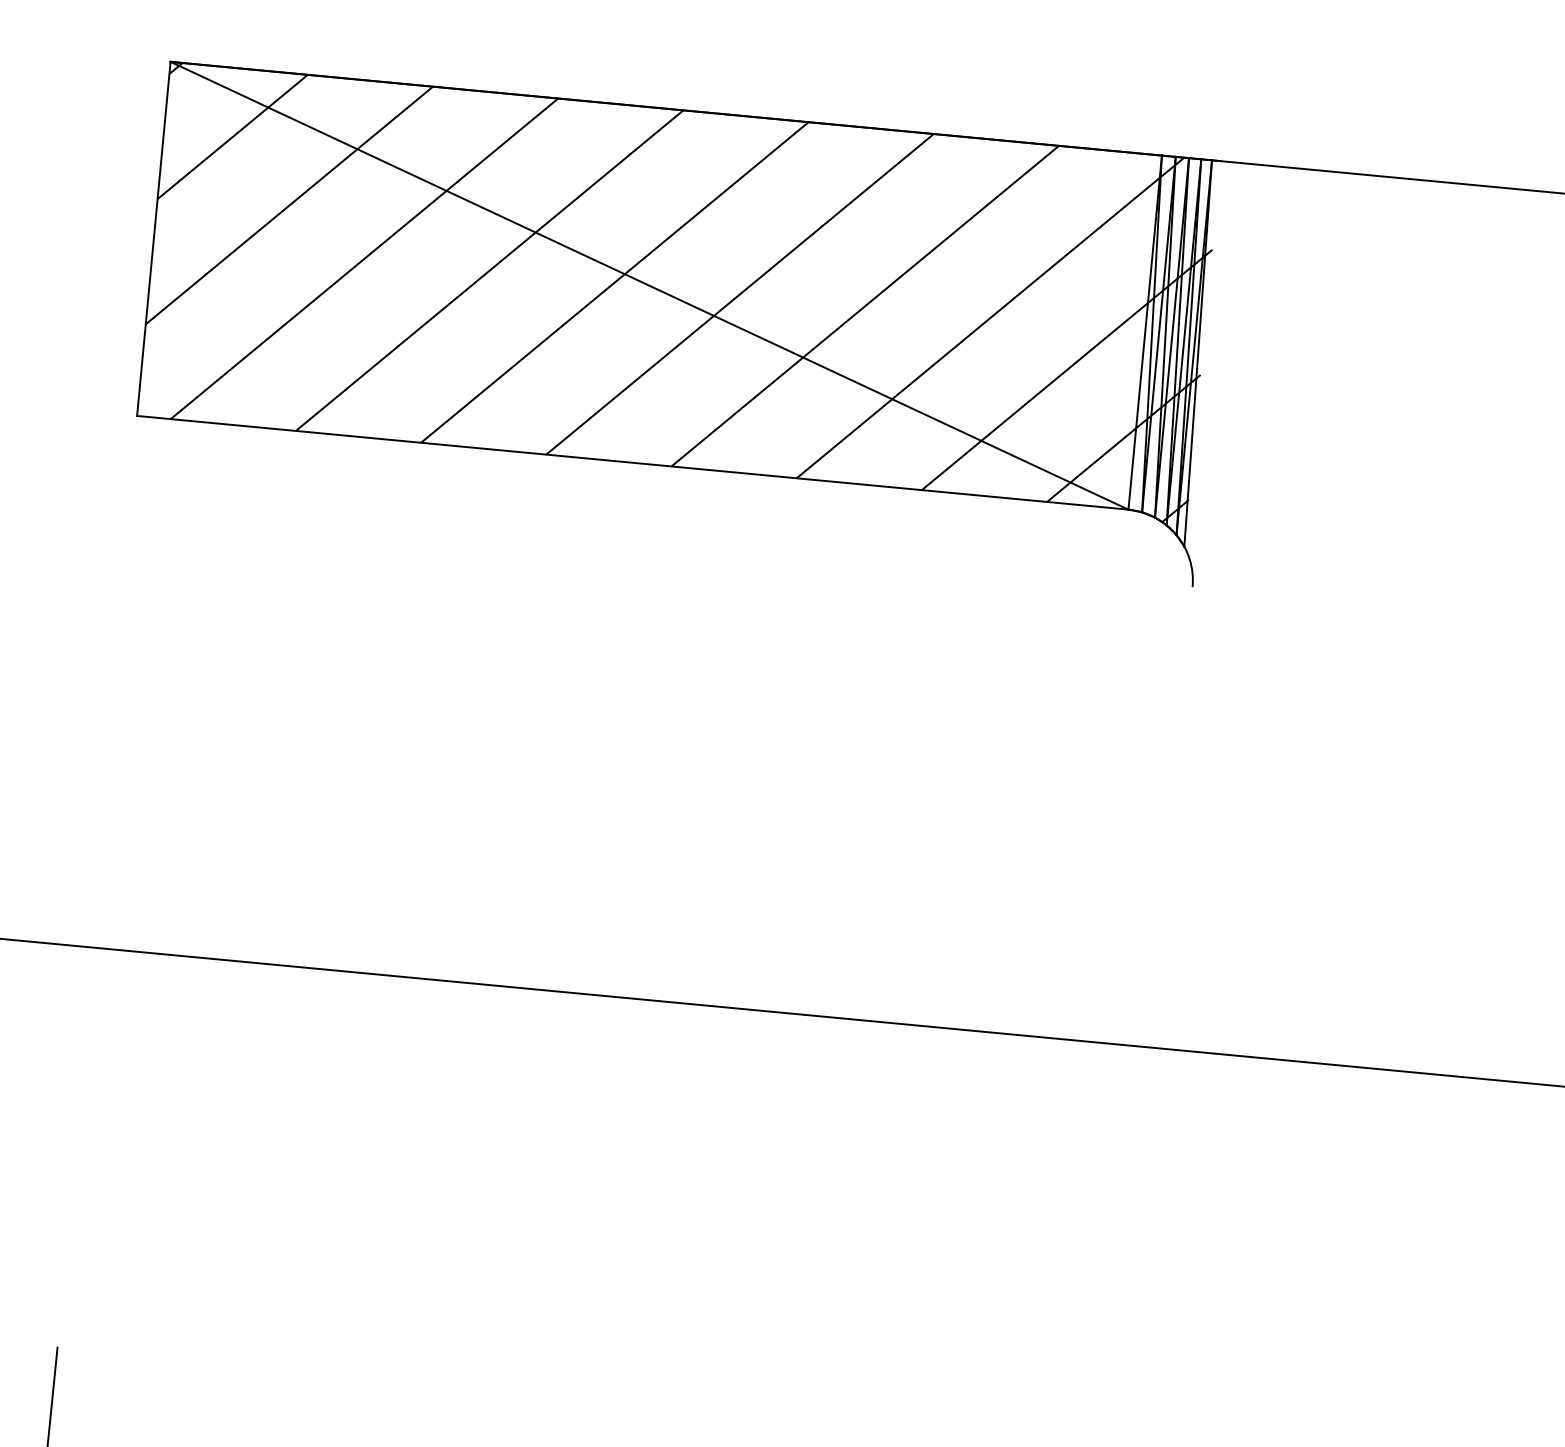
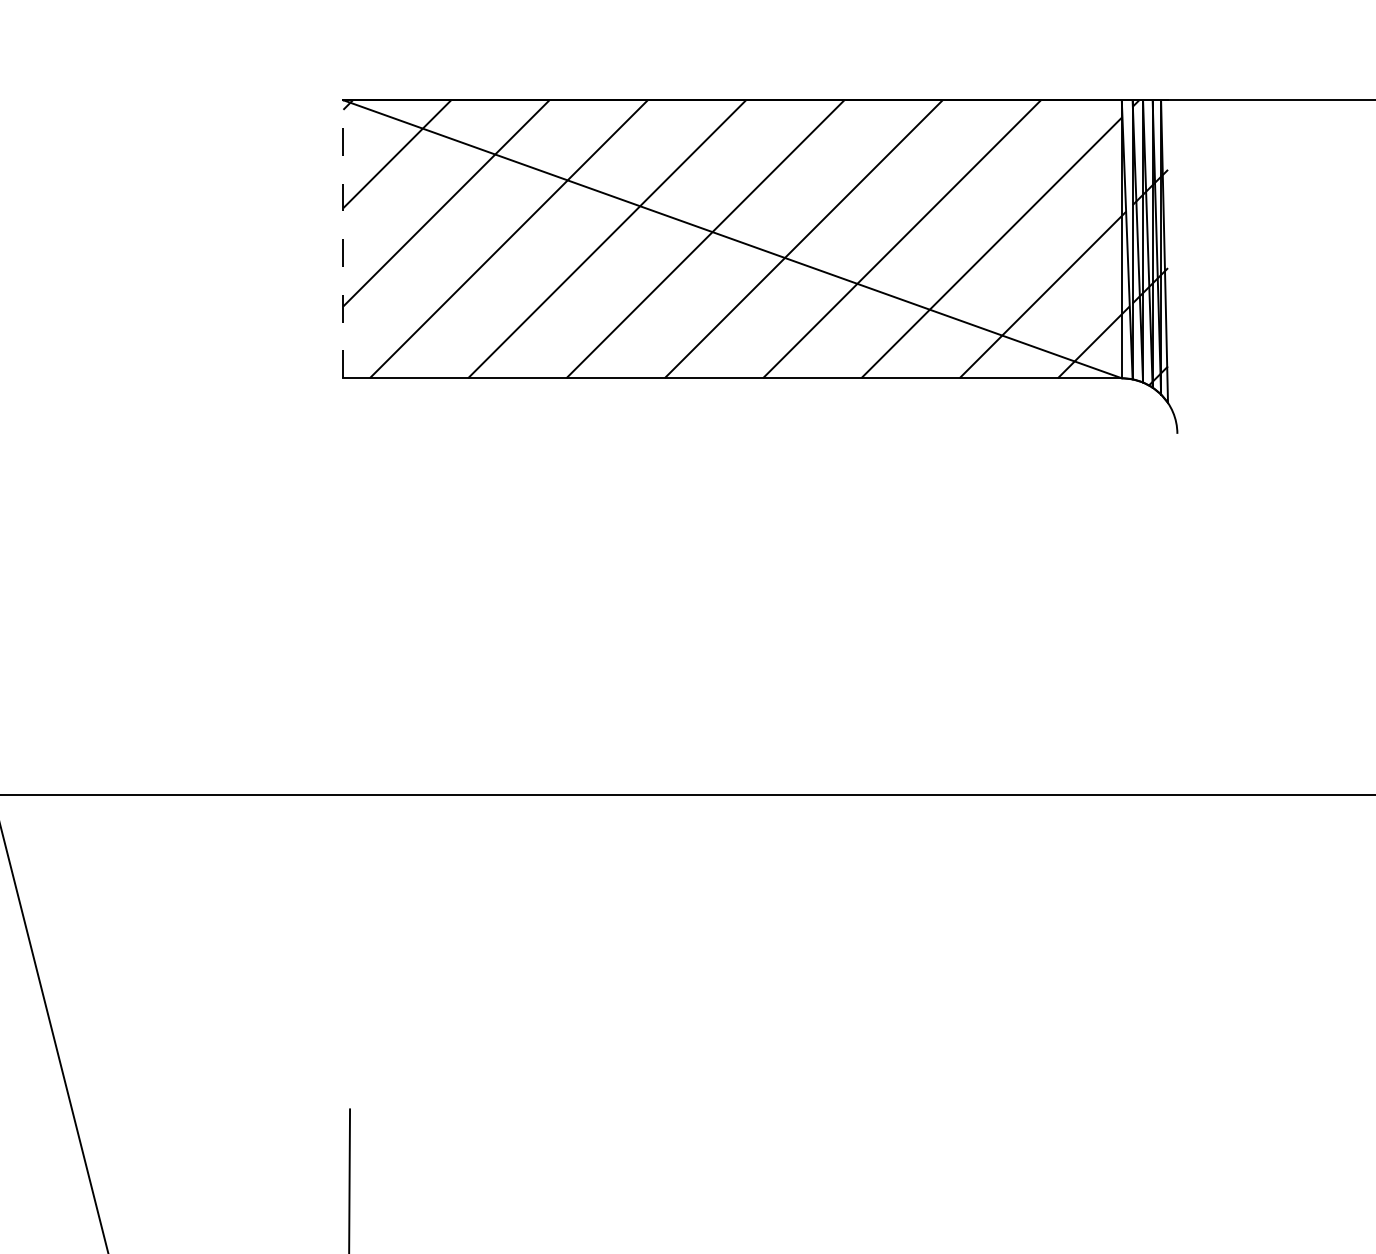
line: (153, 239) -> (343, 239), solid -> dashed
hatch: (1156, 291) -> (1127, 206), removed

